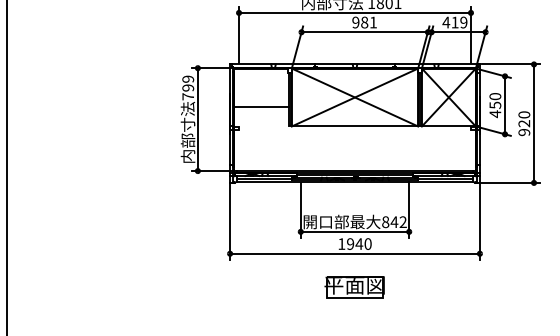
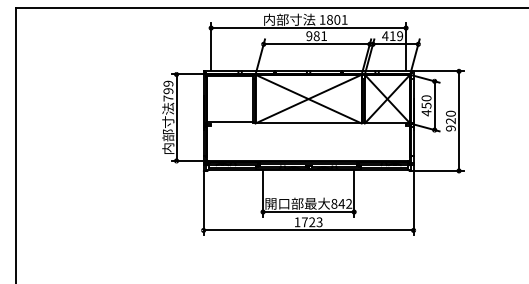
line: (260, 107) -> (229, 122), moved
text: (358, 244) -> (311, 222), 1940 -> 1723
part: (354, 287) -> (308, 258), removed

